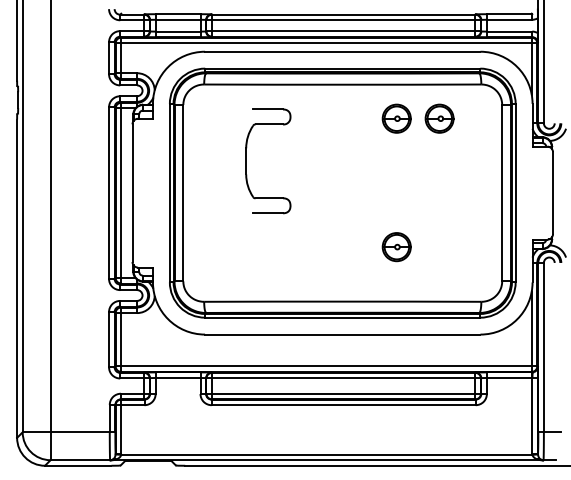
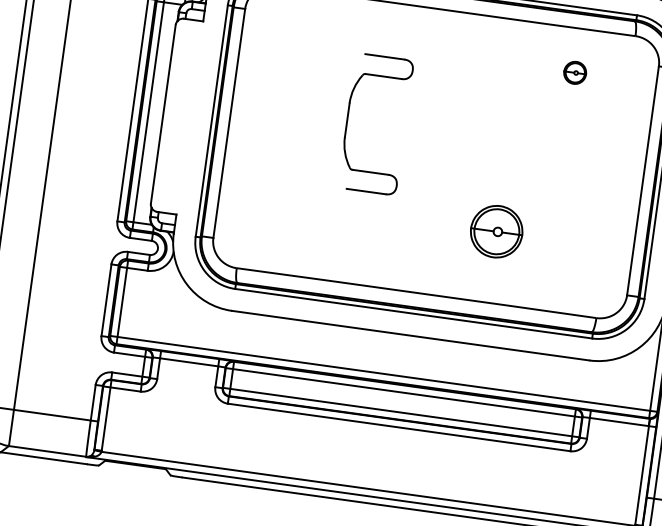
part: (396, 118) -> (519, 64), removed
part: (439, 118) -> (575, 72), size x0.6
part: (246, 161) -> (347, 120), moved
part: (396, 247) -> (496, 232), size x1.4

